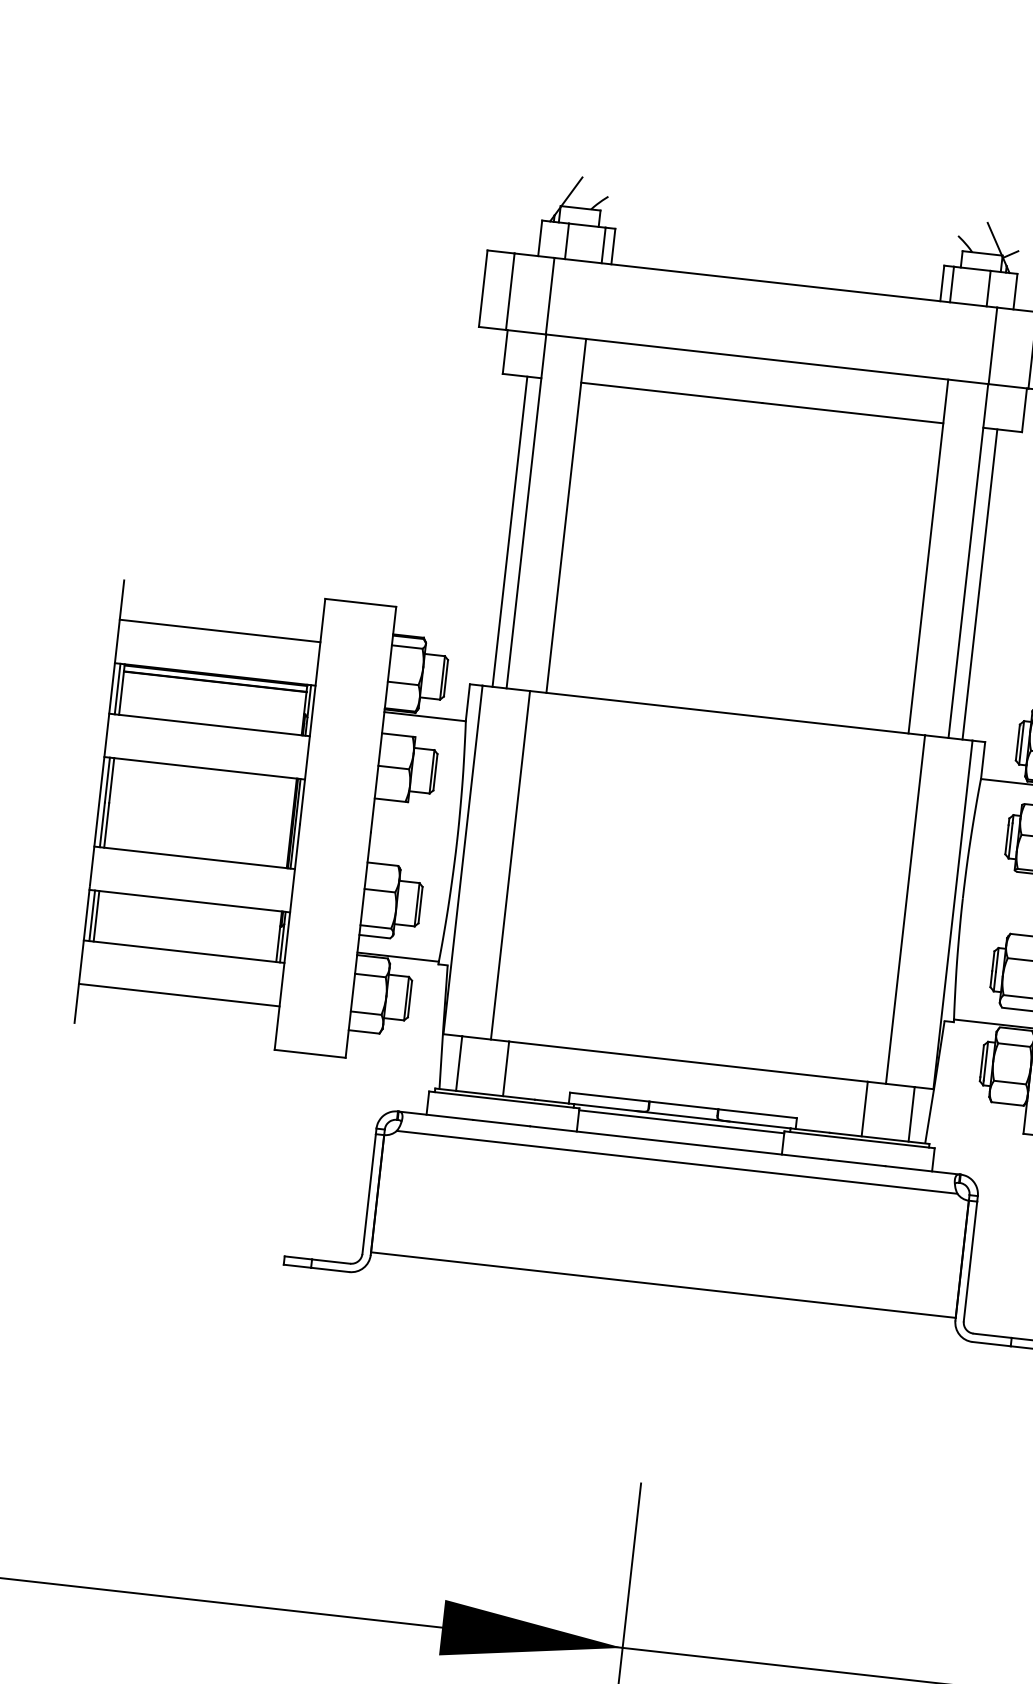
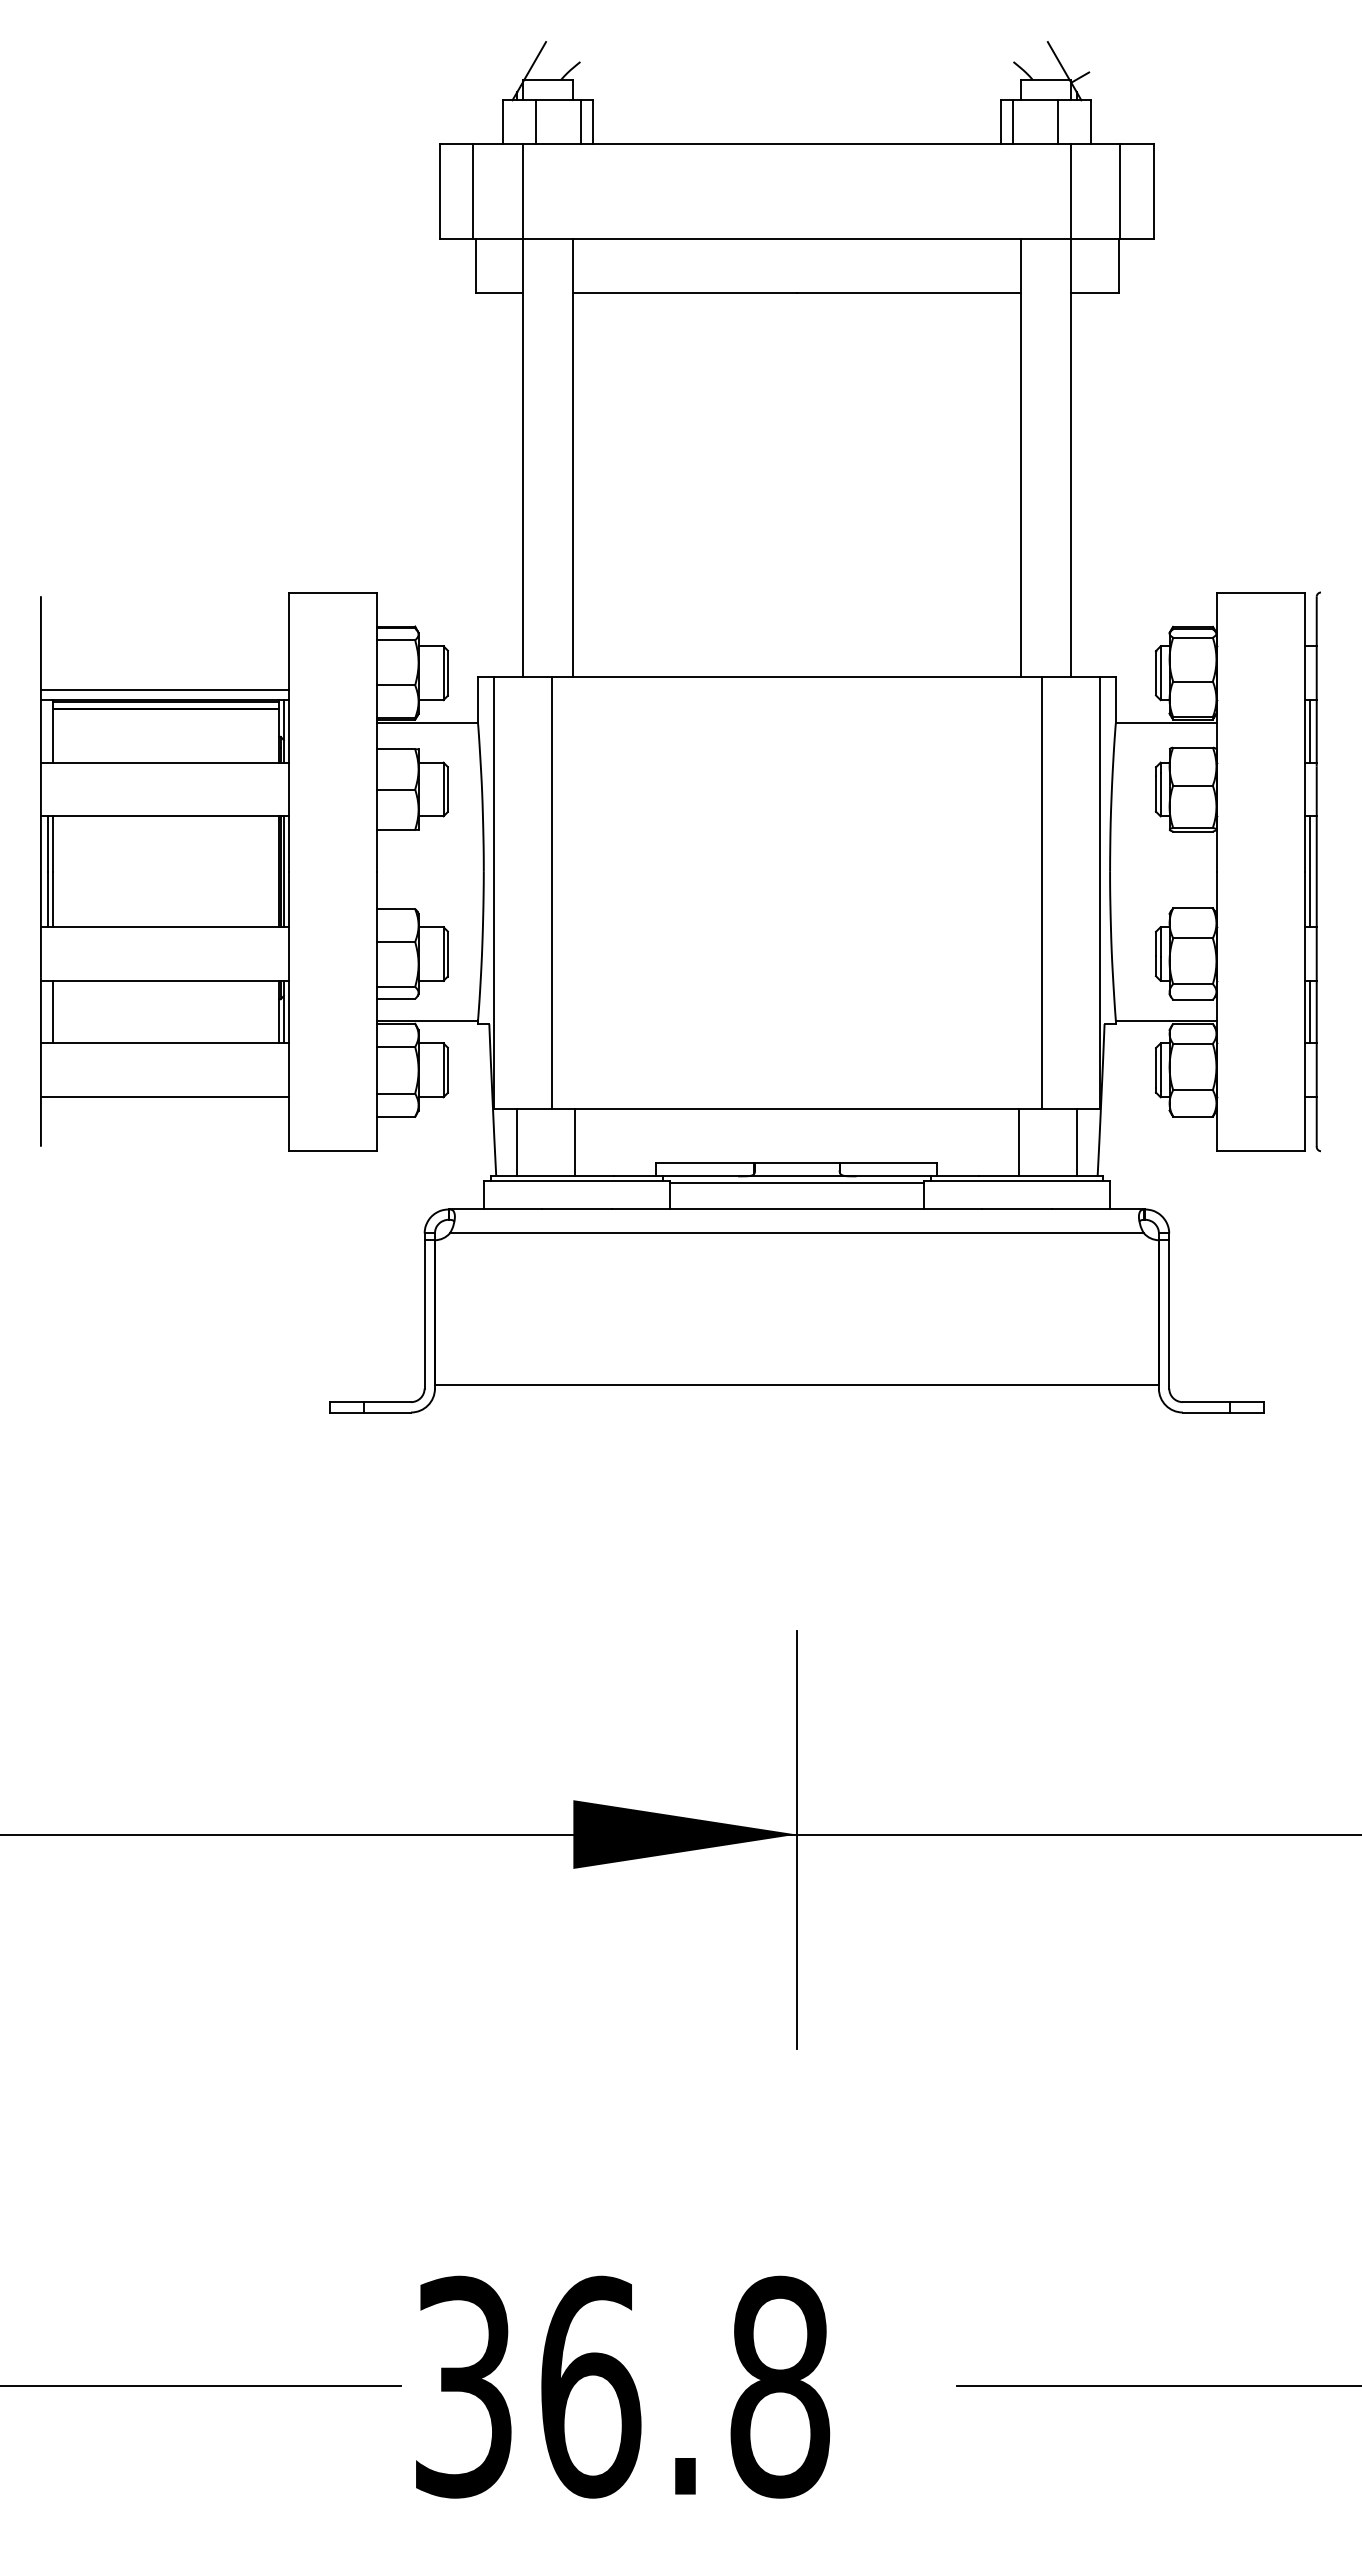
line: (509, 531) -> (505, 485), removed
line: (979, 584) -> (1087, 485), removed
line: (219, 631) -> (164, 690), moved
line: (117, 689) -> (47, 731), removed
line: (92, 915) -> (47, 1011), removed

